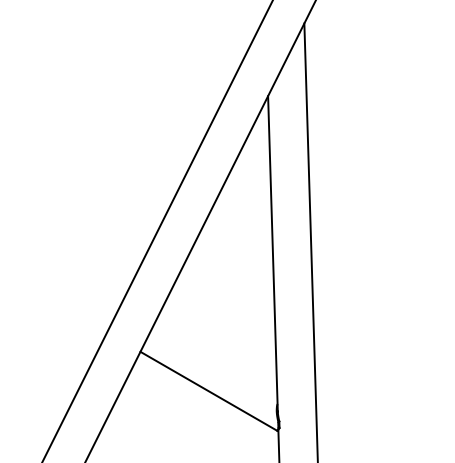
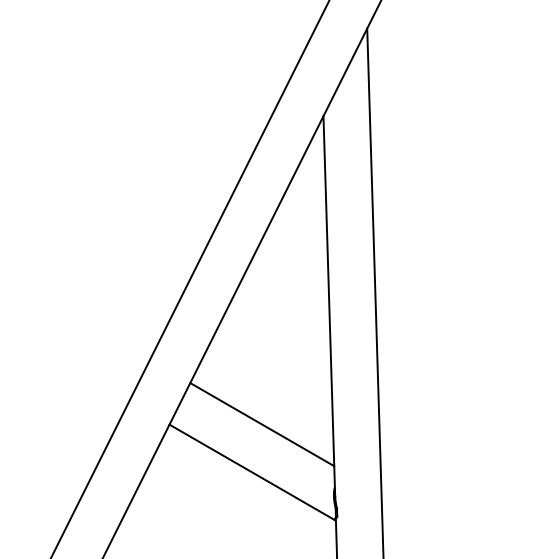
line: (217, 351) -> (262, 424), added

